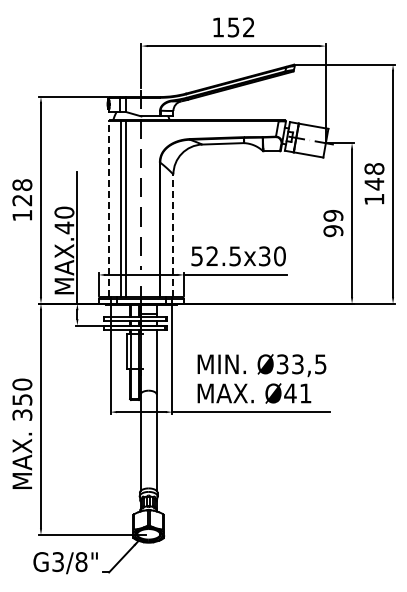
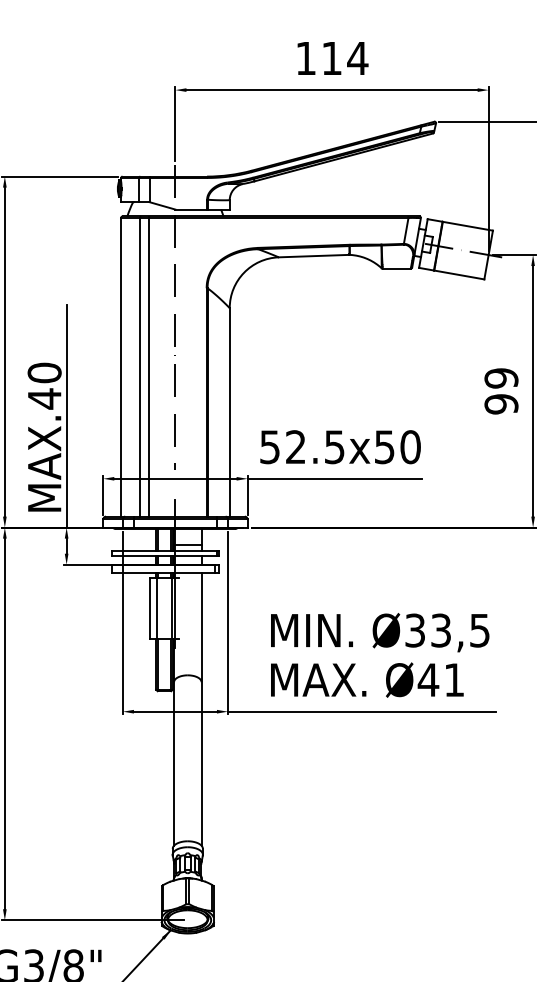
text: (241, 27) -> (345, 58), 152 -> 114
line: (109, 209) -> (121, 367), dashed -> solid
line: (173, 235) -> (229, 411), dashed -> solid
text: (264, 255) -> (384, 445), 52.5x30 -> 52.5x50

